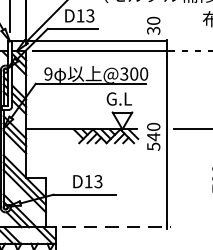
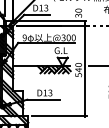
line: (116, 227) -> (59, 116), dashed -> solid

